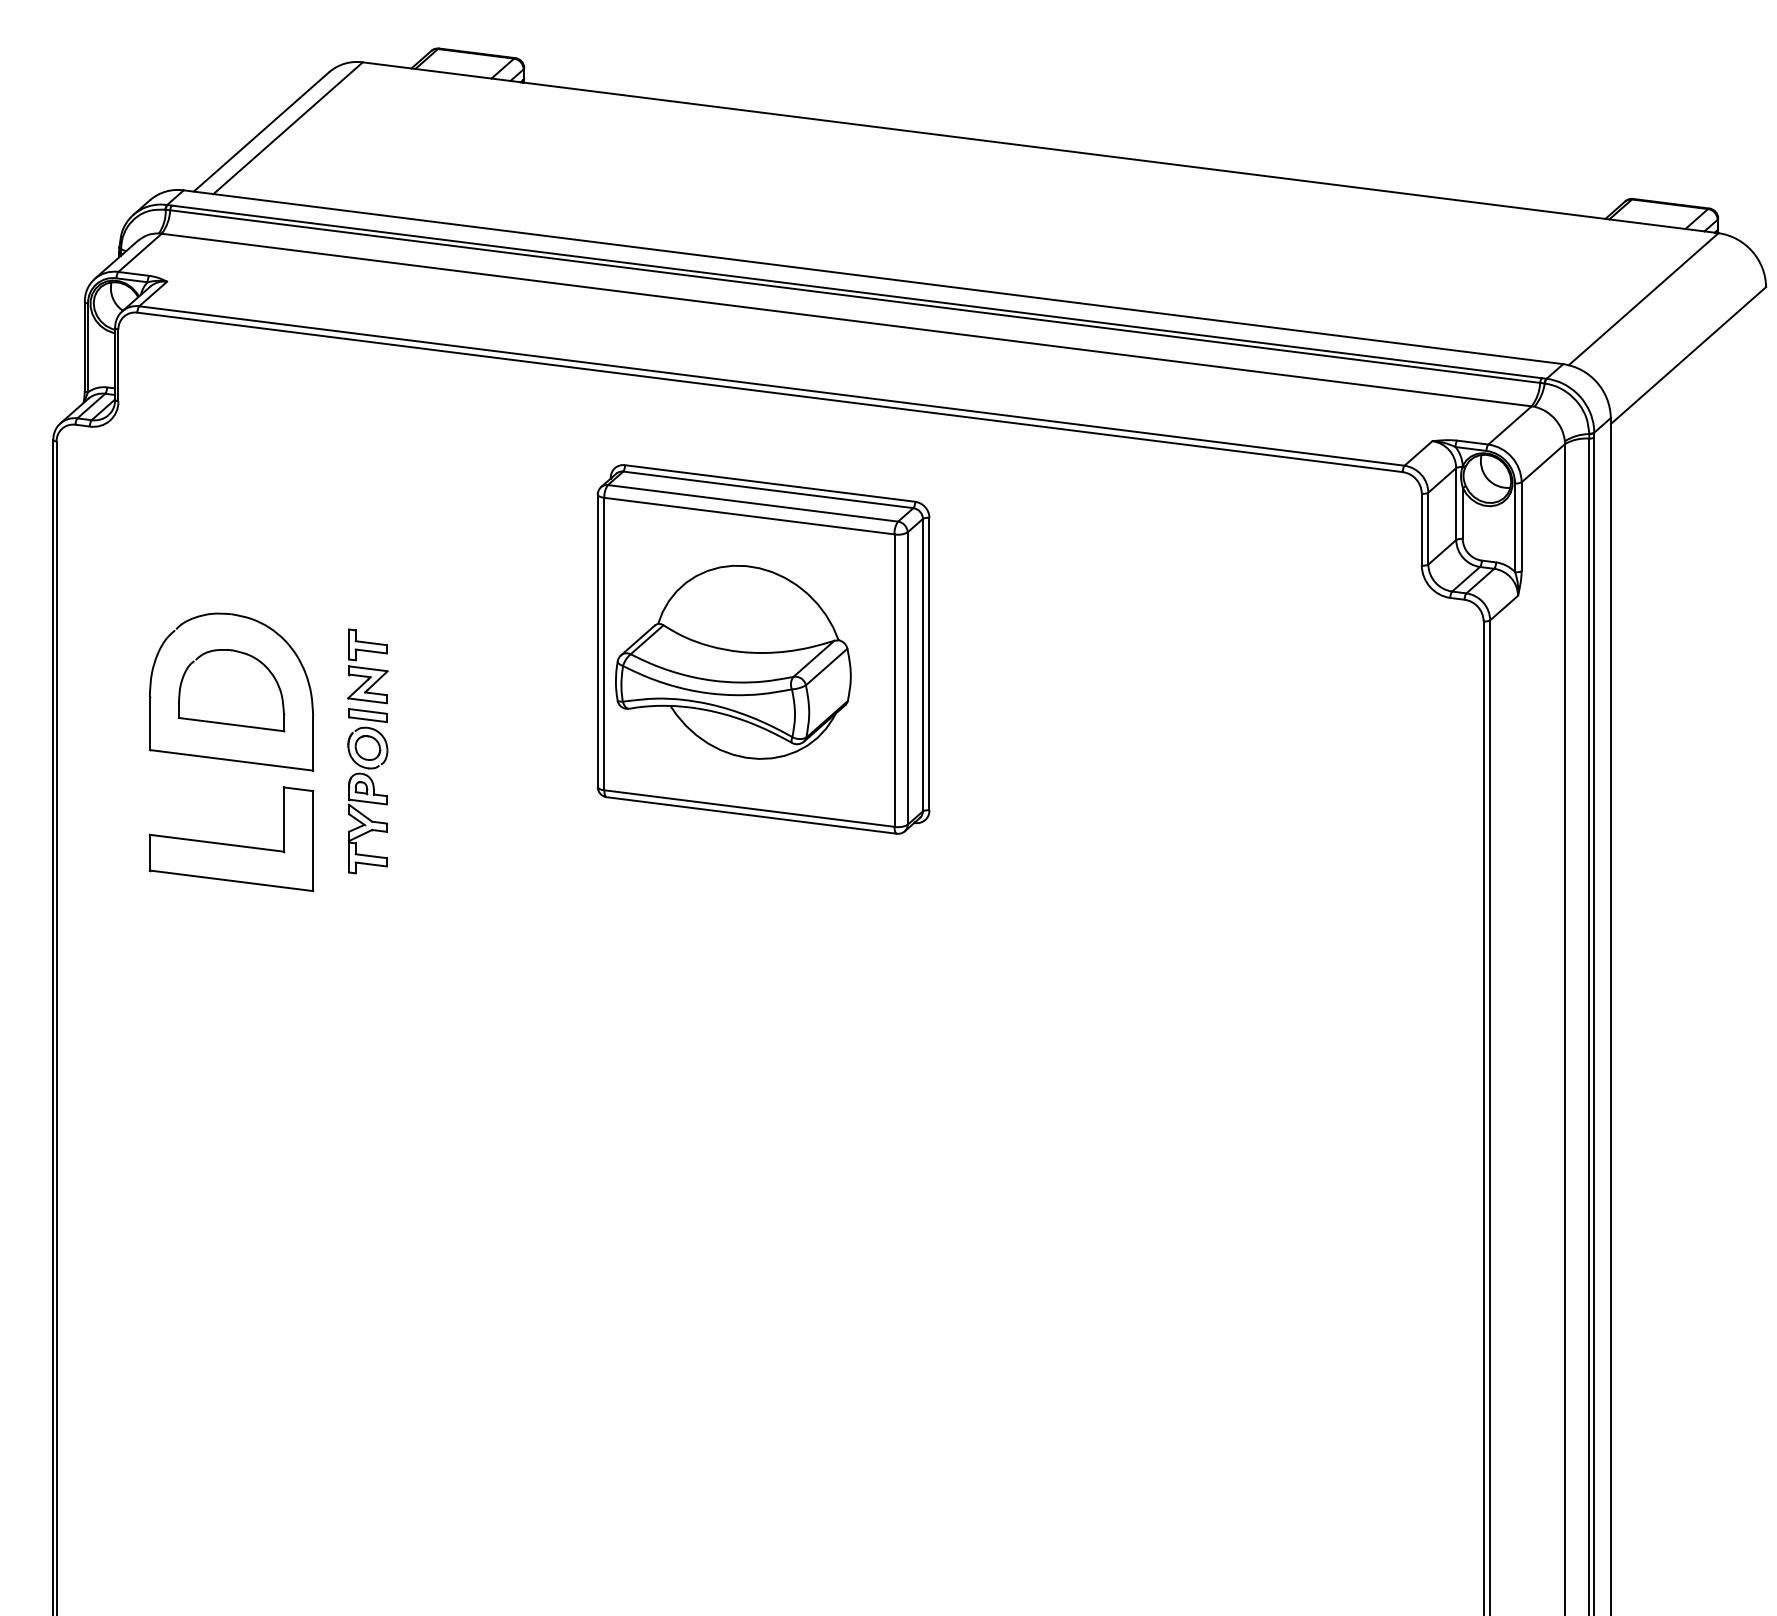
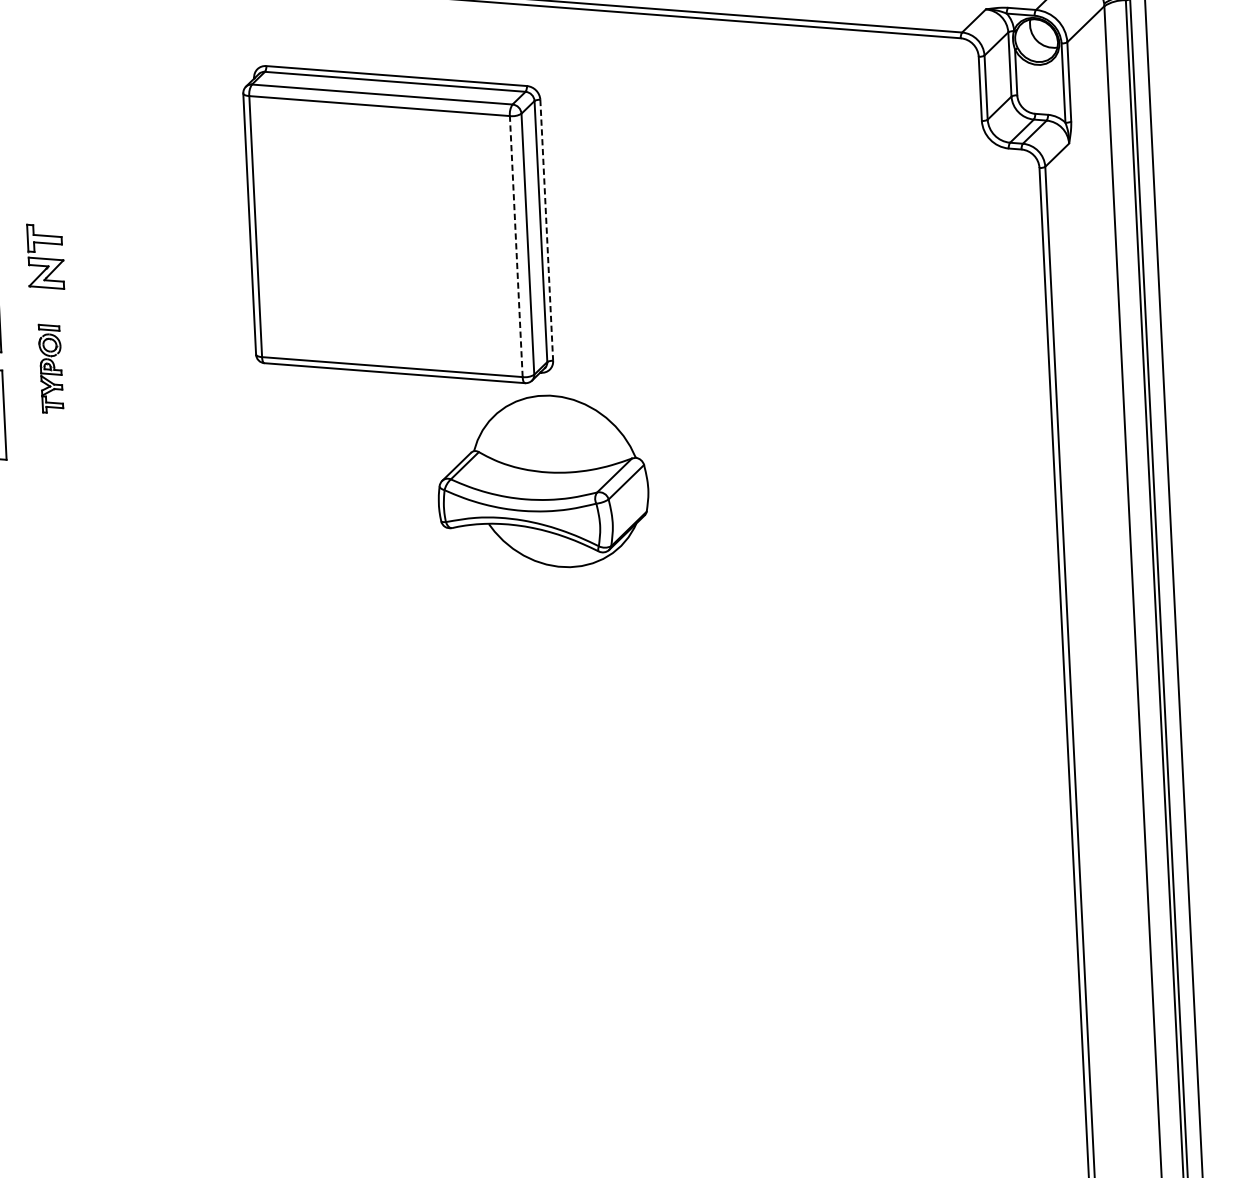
part: (733, 661) -> (542, 481), moved
line: (929, 664) -> (546, 230), solid -> dashed
line: (894, 680) -> (516, 246), solid -> dashed
part: (367, 791) -> (50, 368), size x0.6

